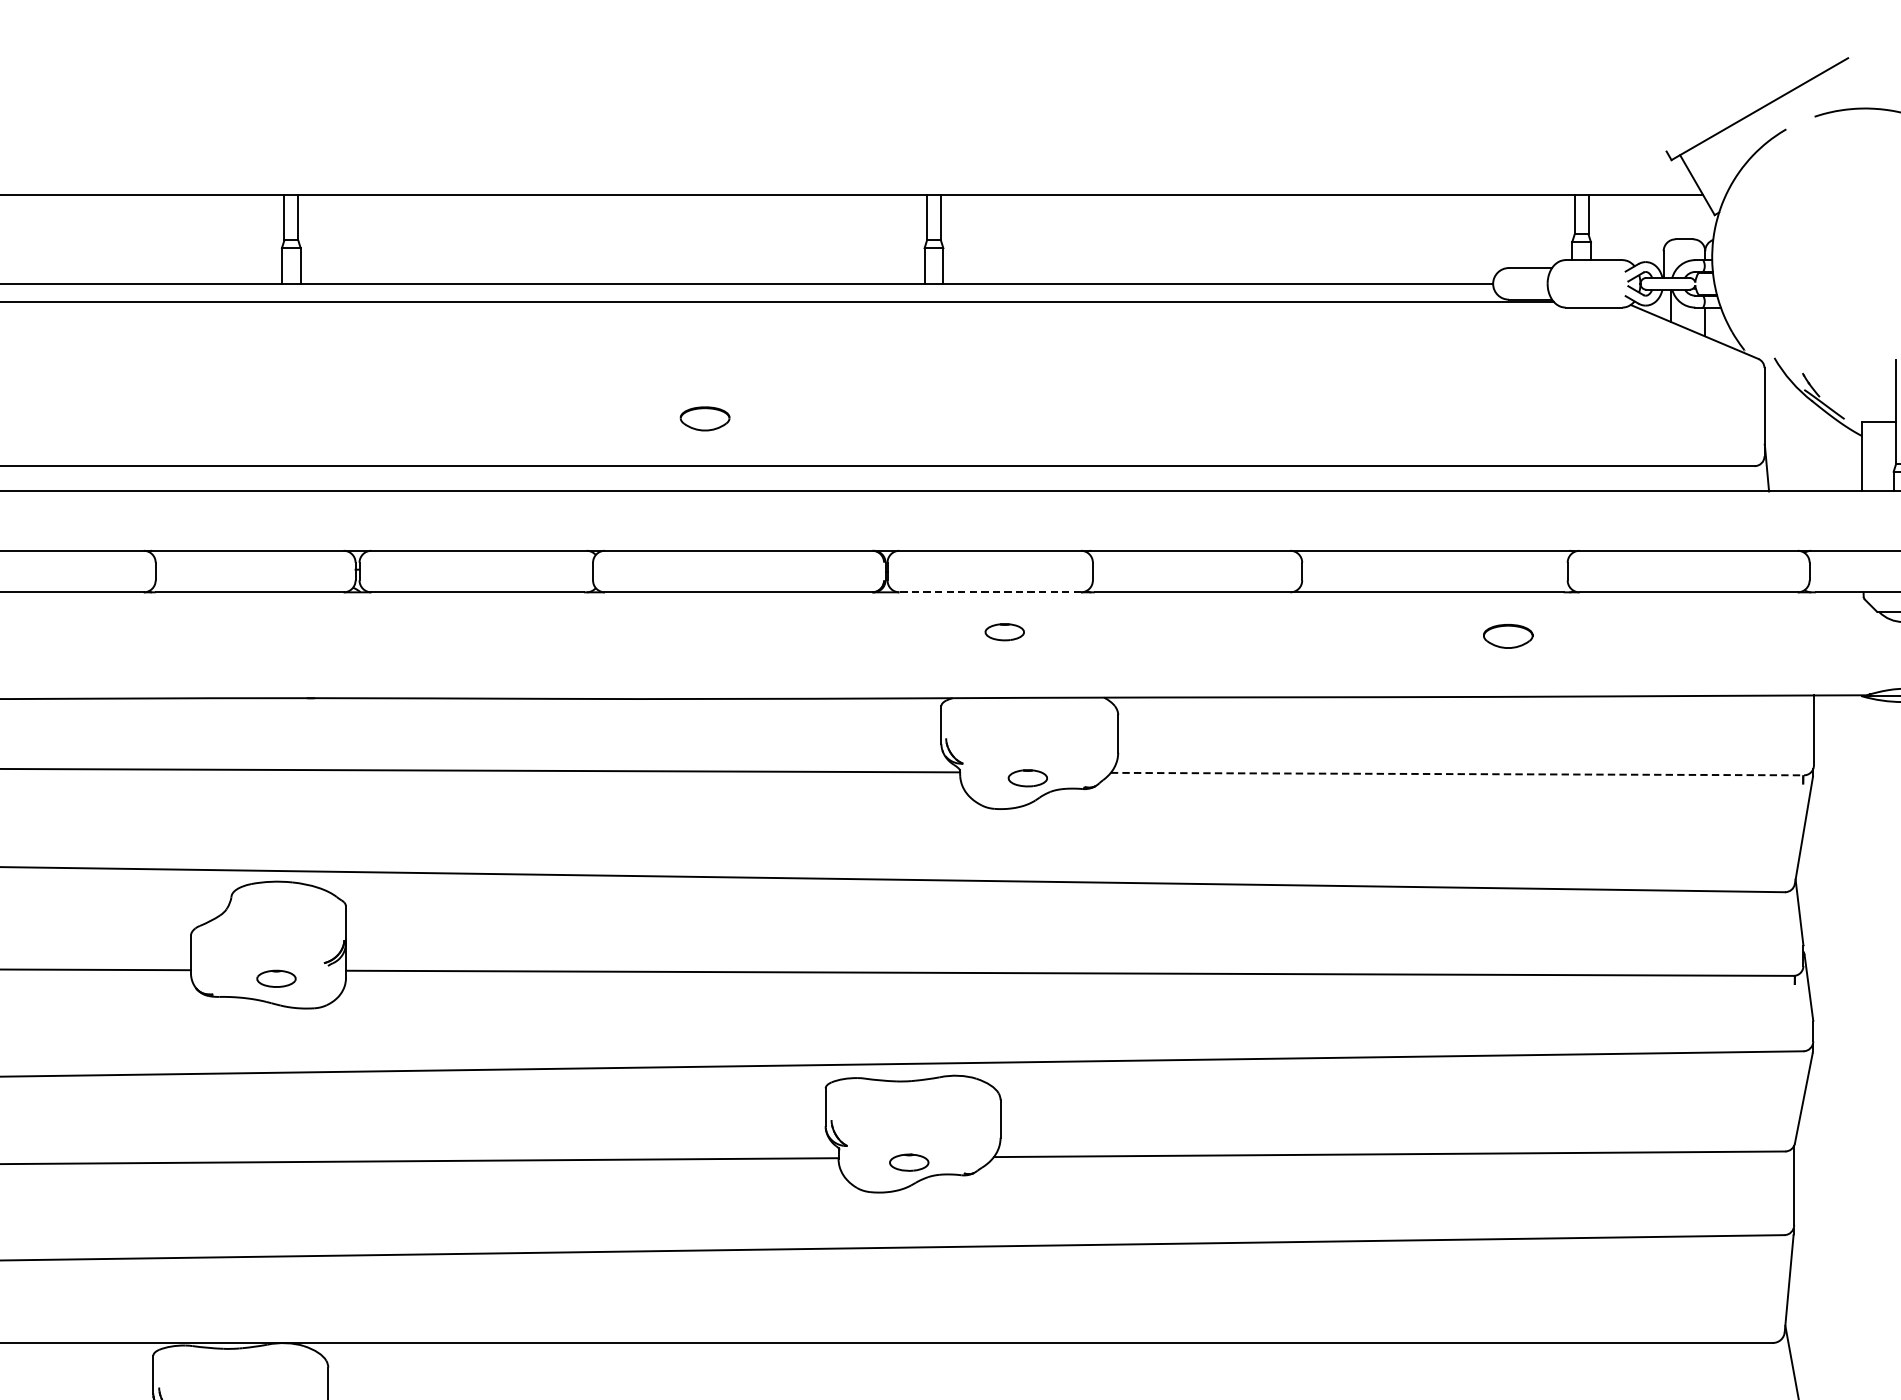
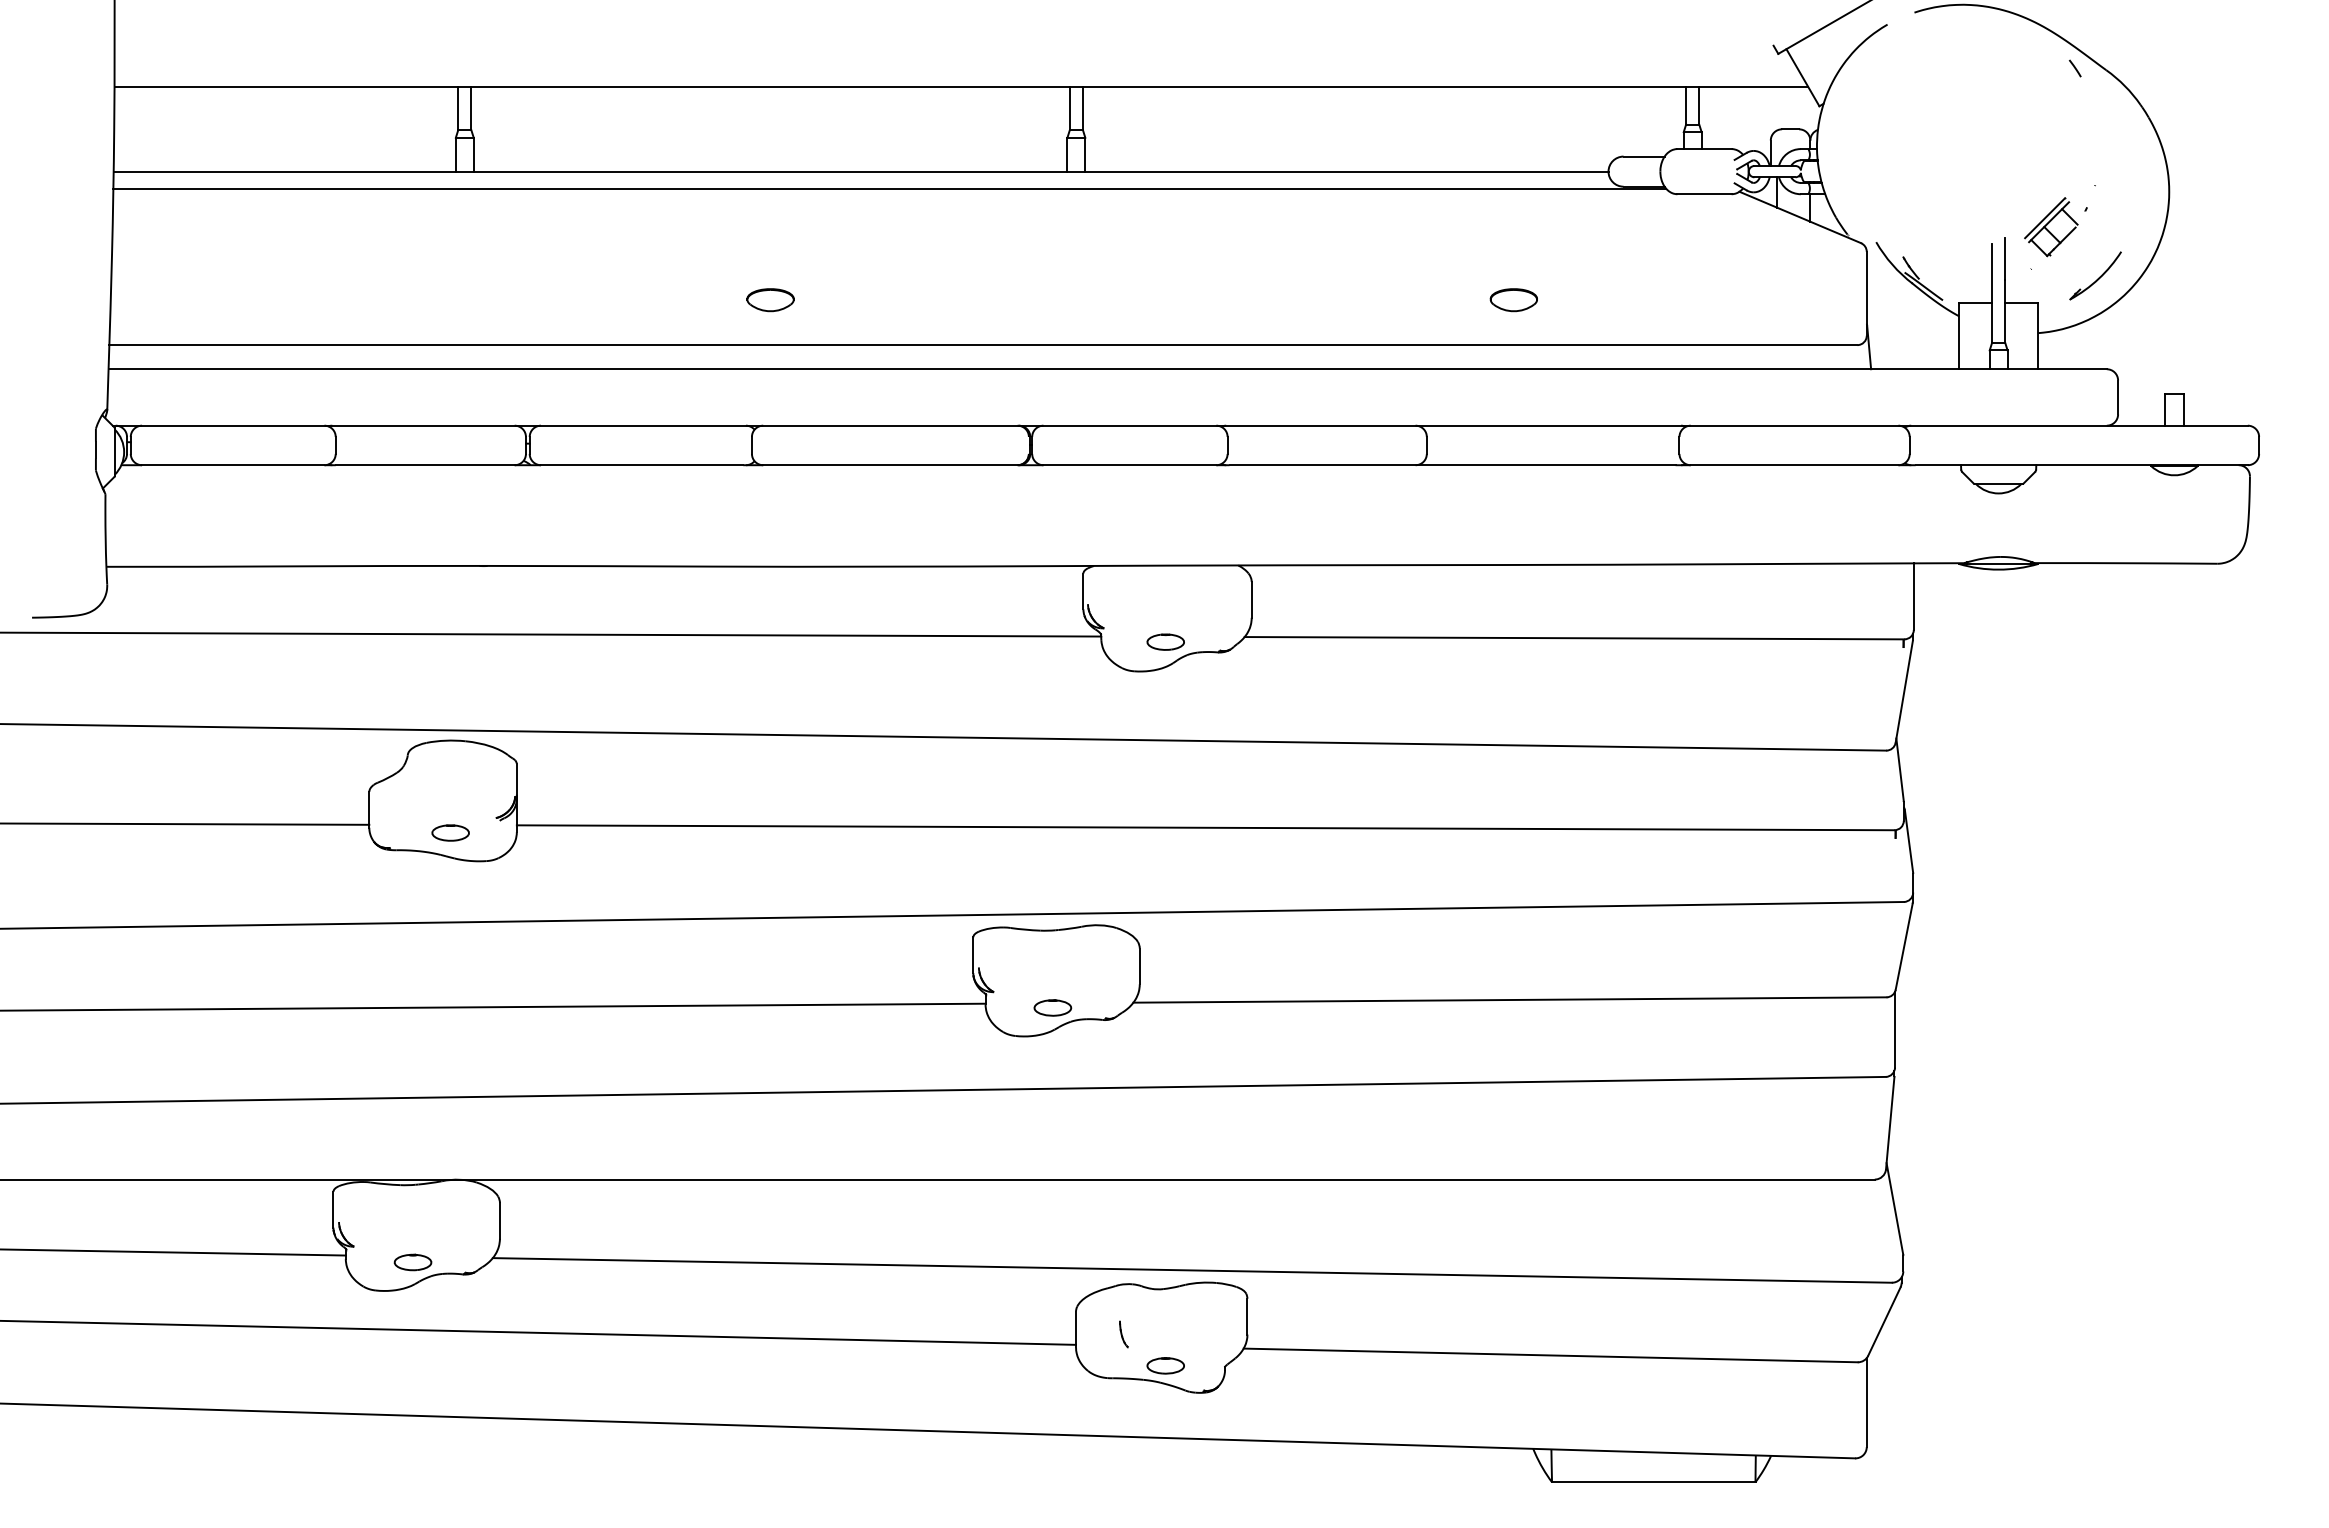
part: (705, 419) -> (770, 300), moved
line: (989, 592) -> (1129, 465), dashed -> solid
part: (1004, 631) -> (1143, 502), removed
part: (1507, 636) -> (1513, 300), moved
line: (1457, 774) -> (1574, 638), dashed -> solid

